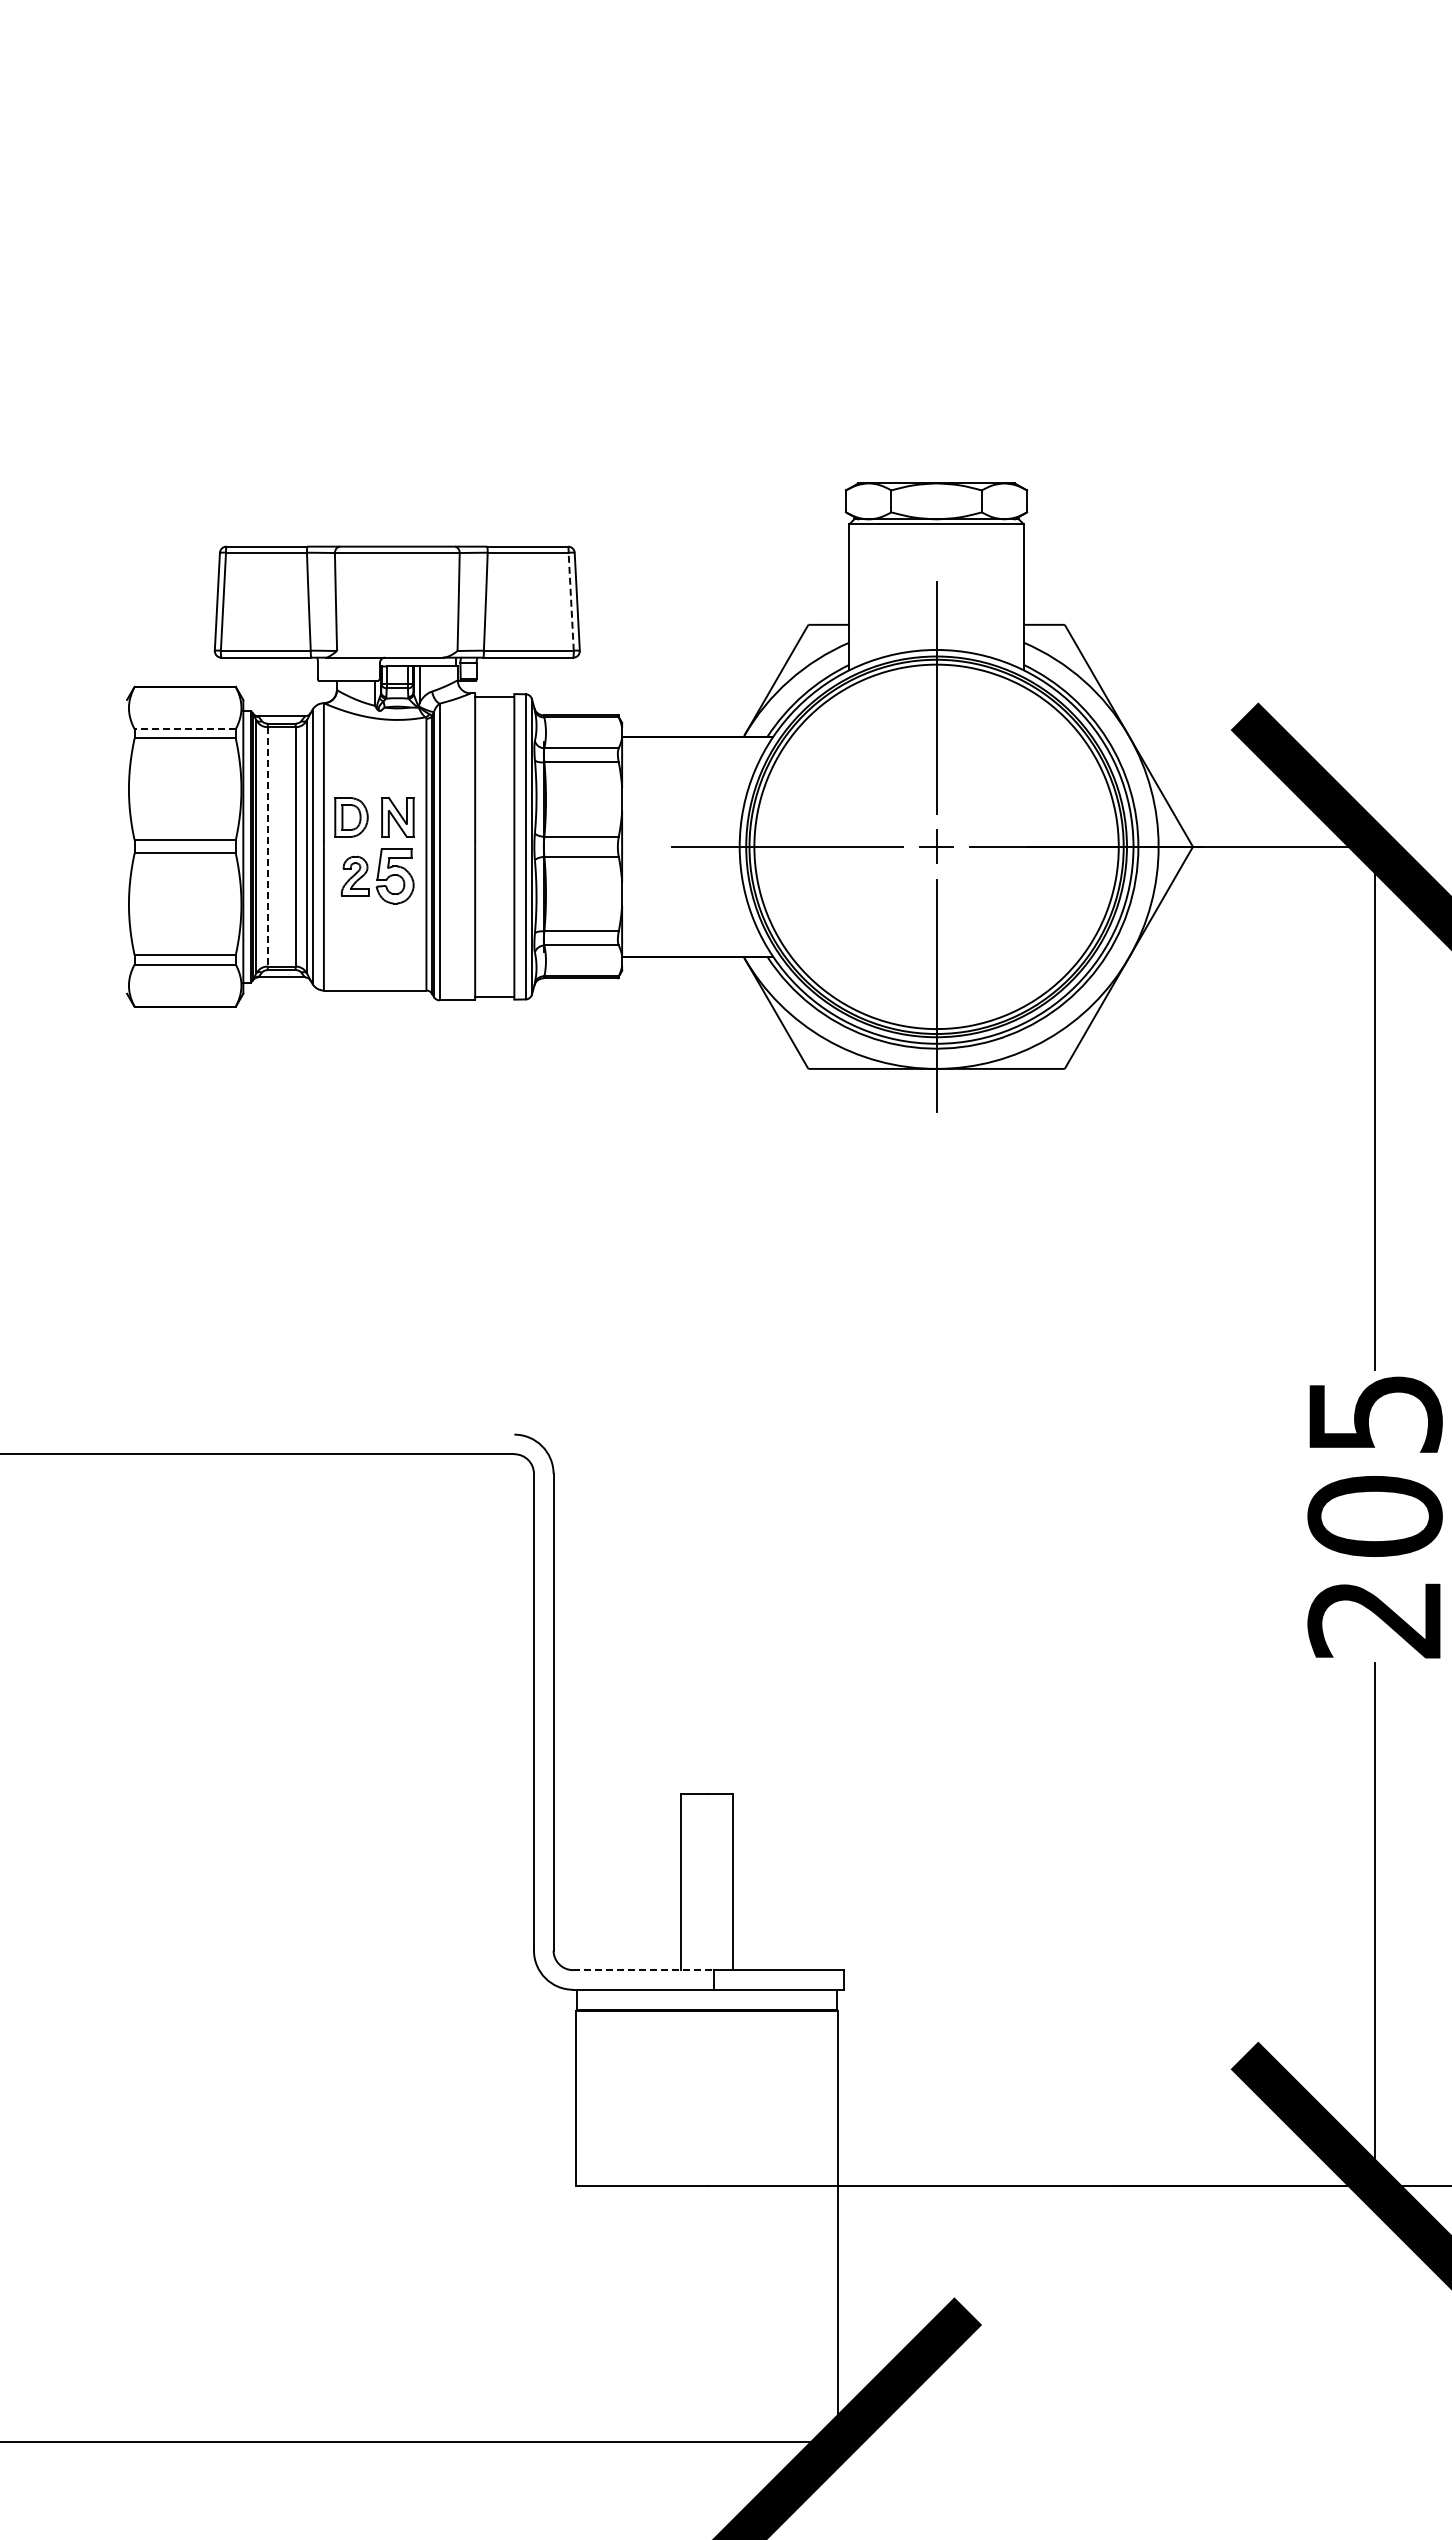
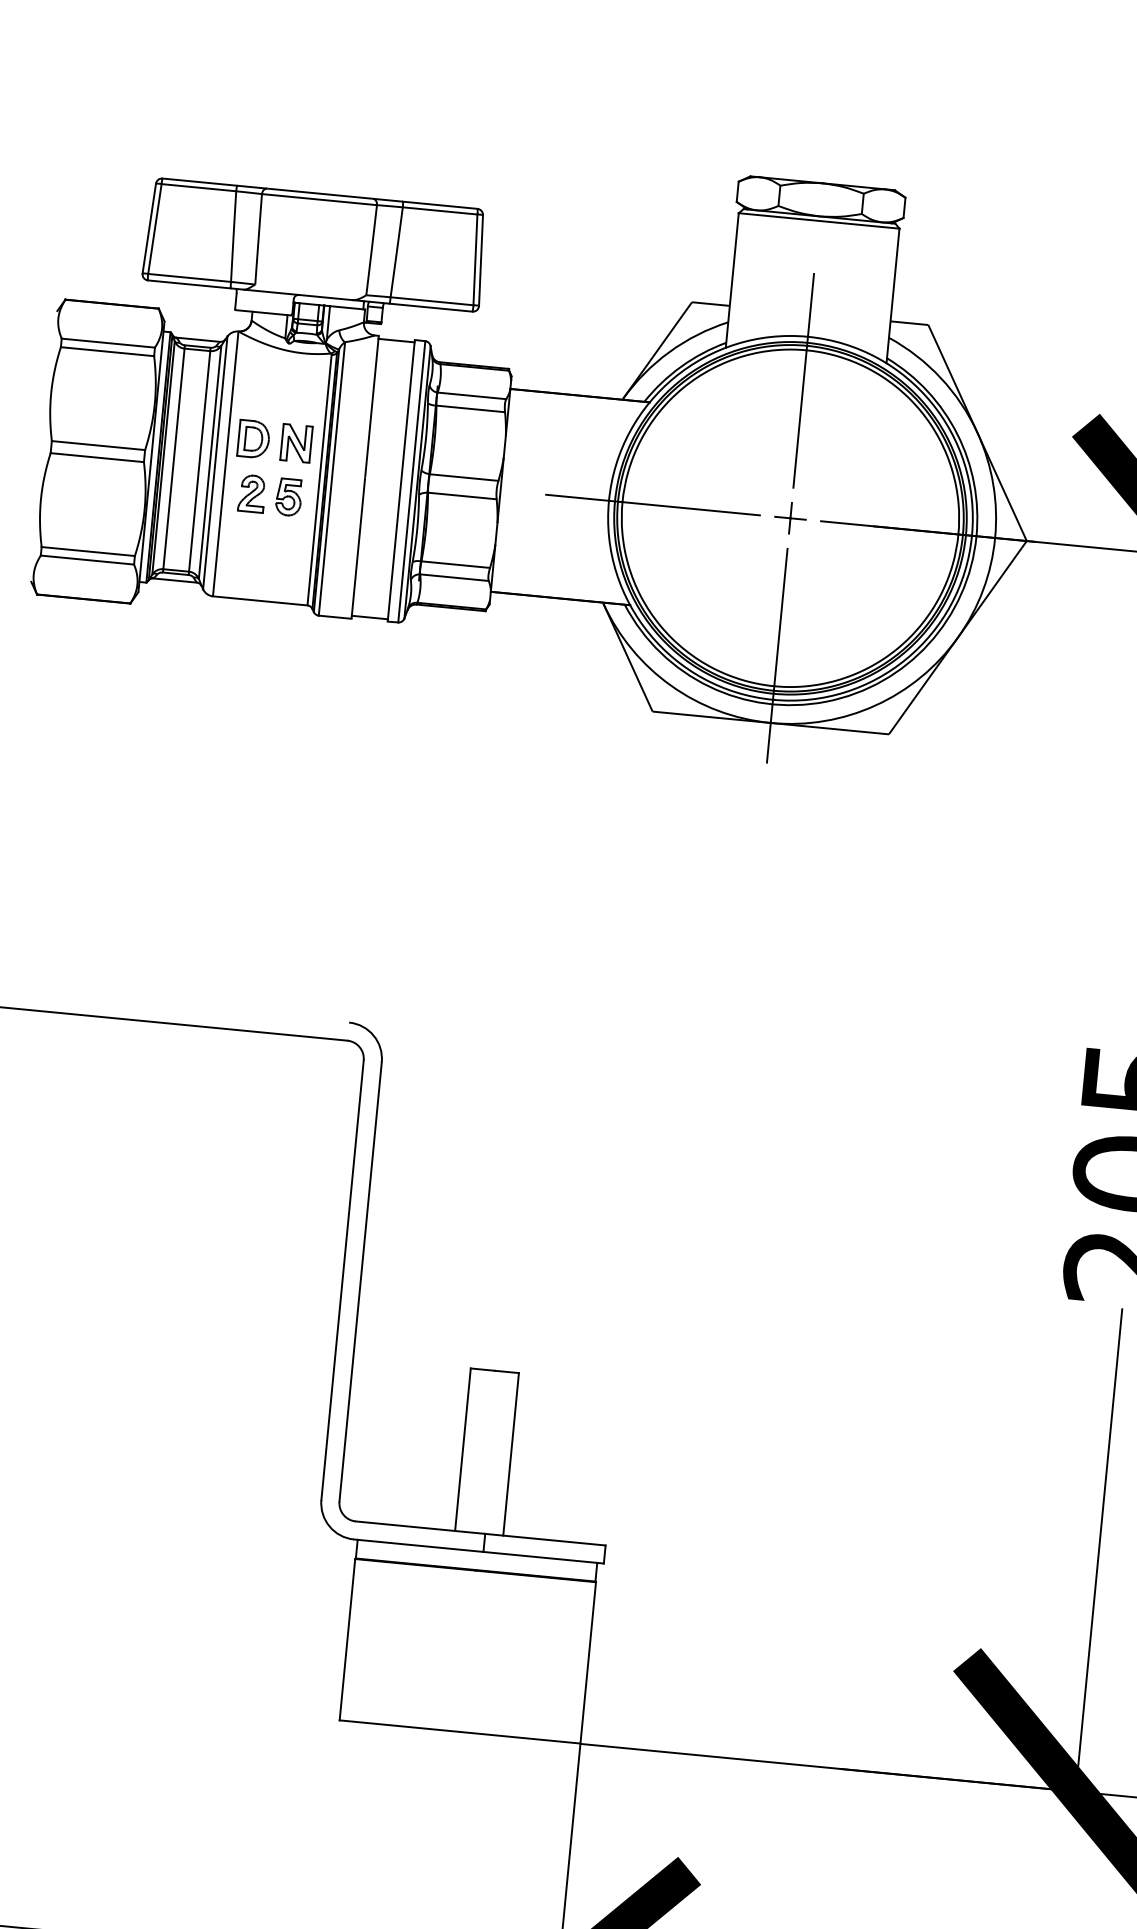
line: (571, 601) -> (475, 259), dashed -> solid
line: (185, 729) -> (108, 343), dashed -> solid
line: (267, 846) -> (173, 458), dashed -> solid
part: (395, 876) -> (289, 497), size x0.71
line: (643, 1970) -> (420, 1527), dashed -> solid

